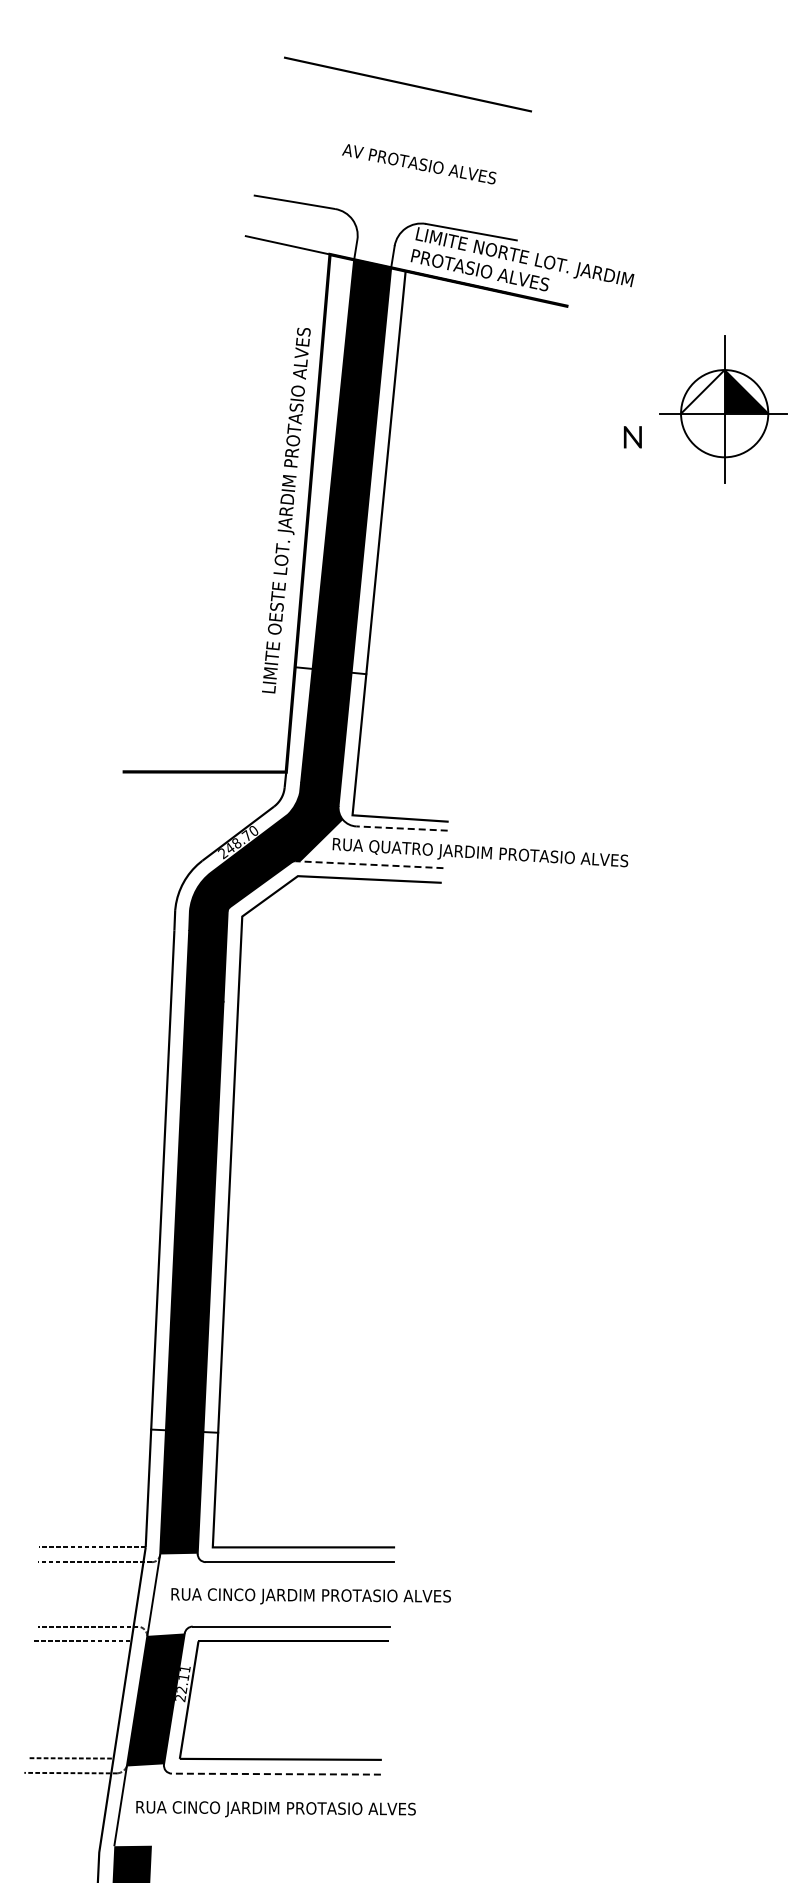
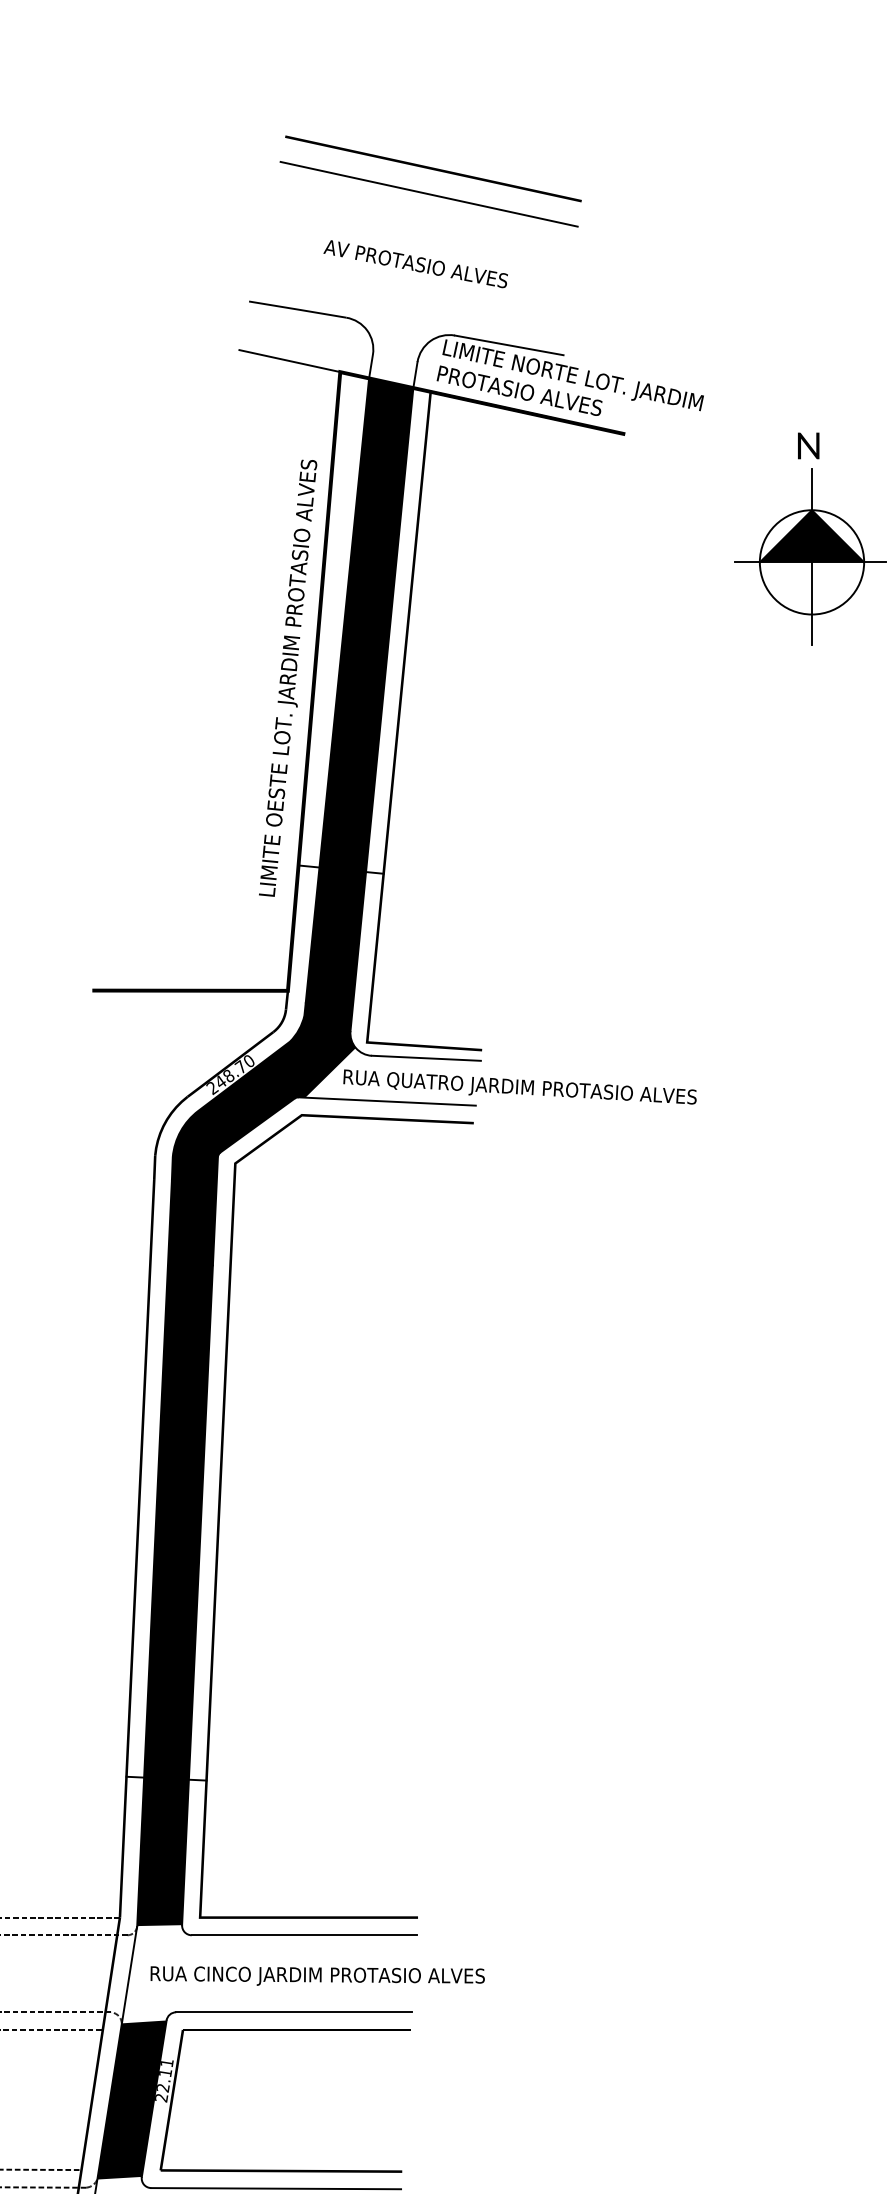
line: (404, 105) -> (429, 193), added
text: (419, 164) -> (416, 264), moved
fill: (702, 391) -> (785, 535), added
text: (632, 437) -> (808, 446), moved
line: (402, 828) -> (426, 1058), dashed -> solid
line: (368, 864) -> (386, 1101), dashed -> solid
line: (275, 1774) -> (275, 2189), dashed -> solid

